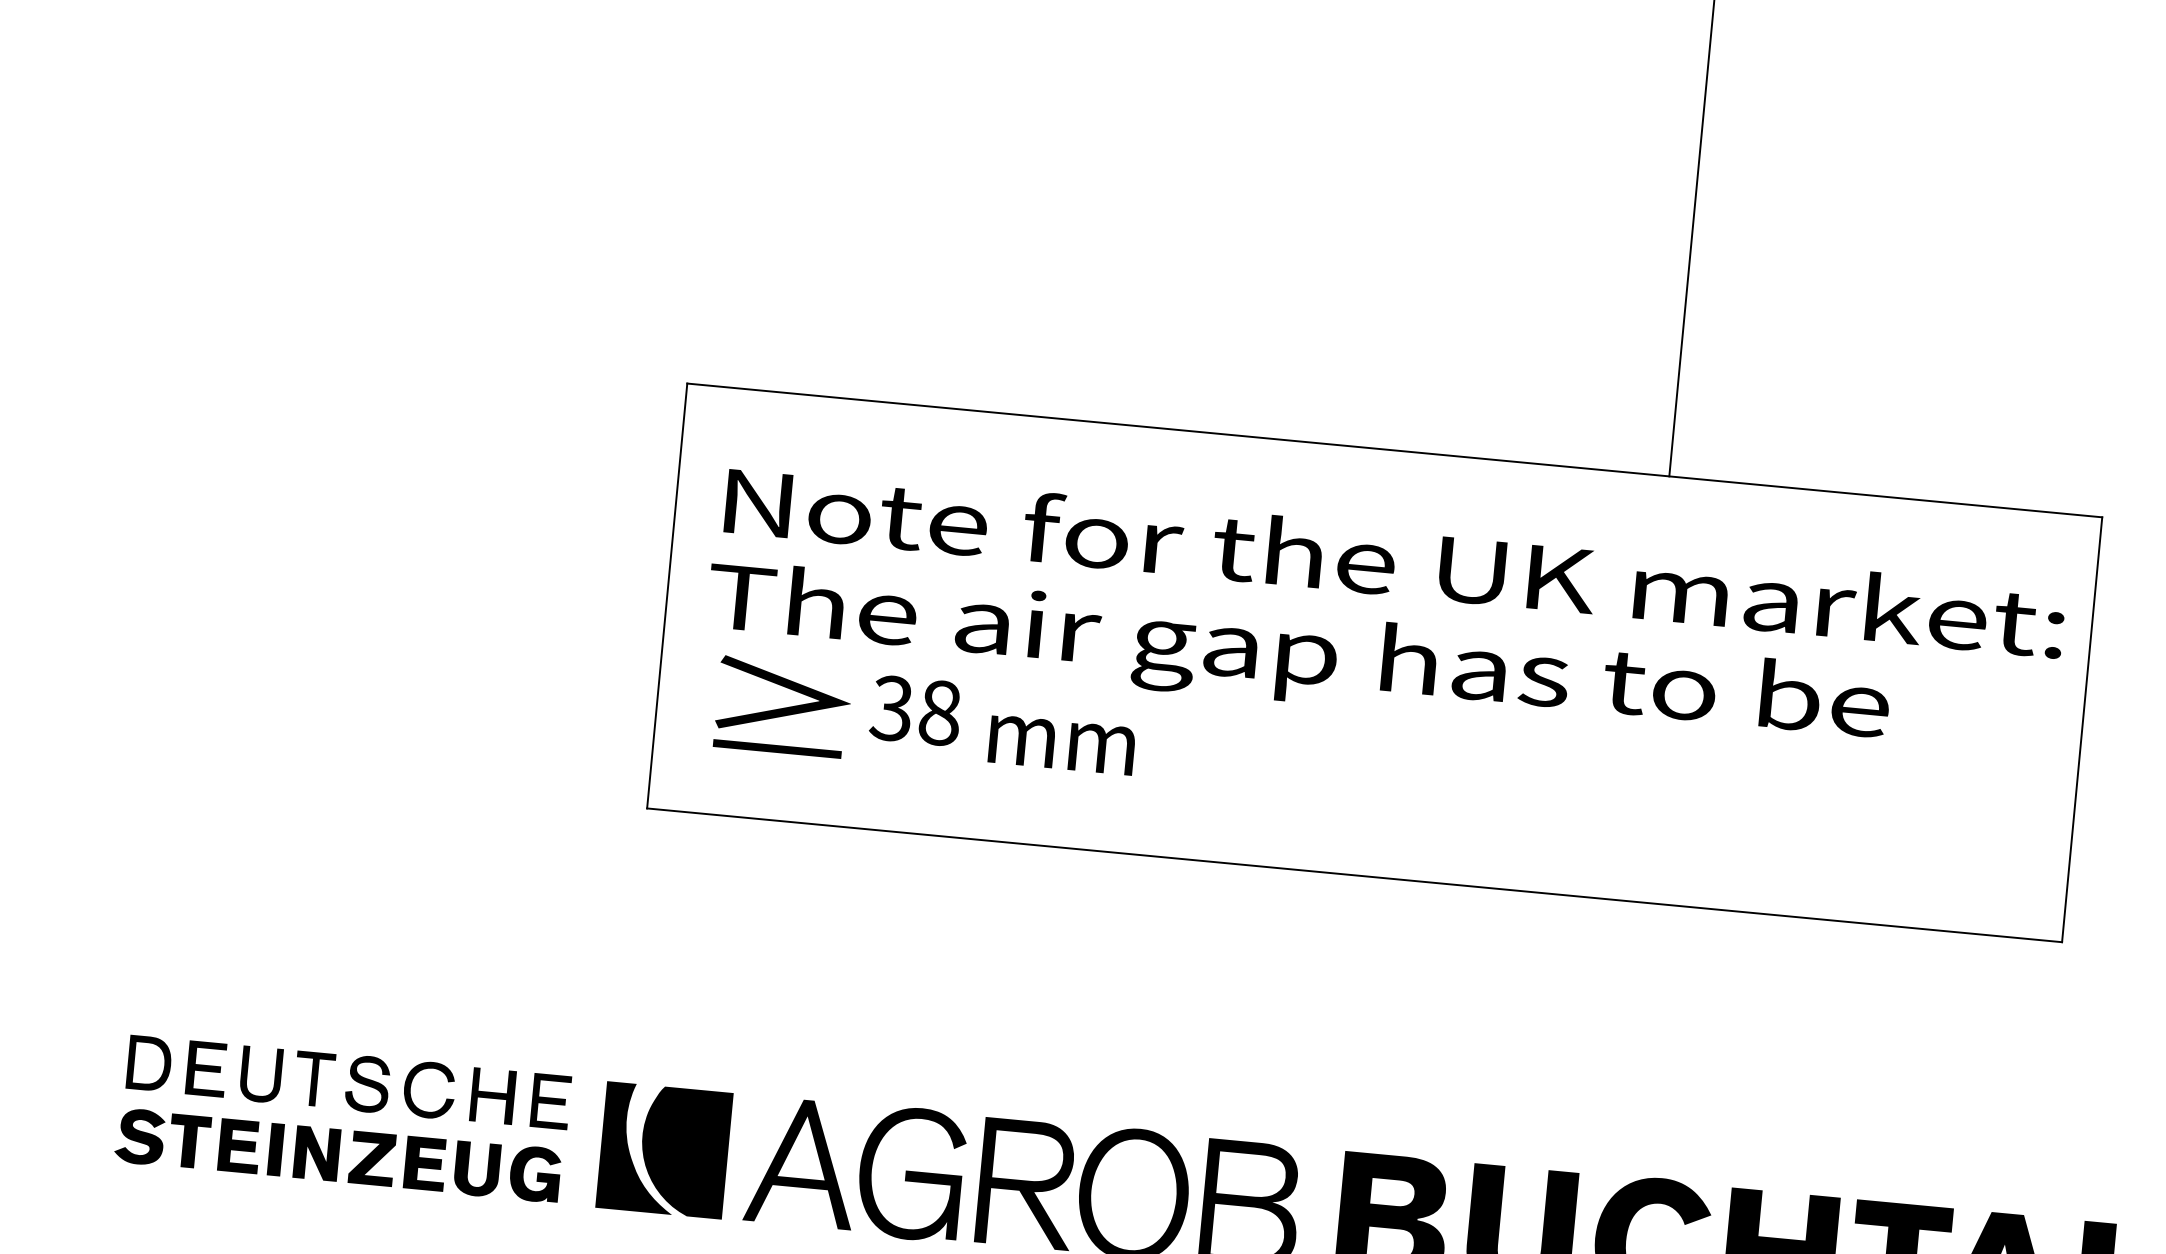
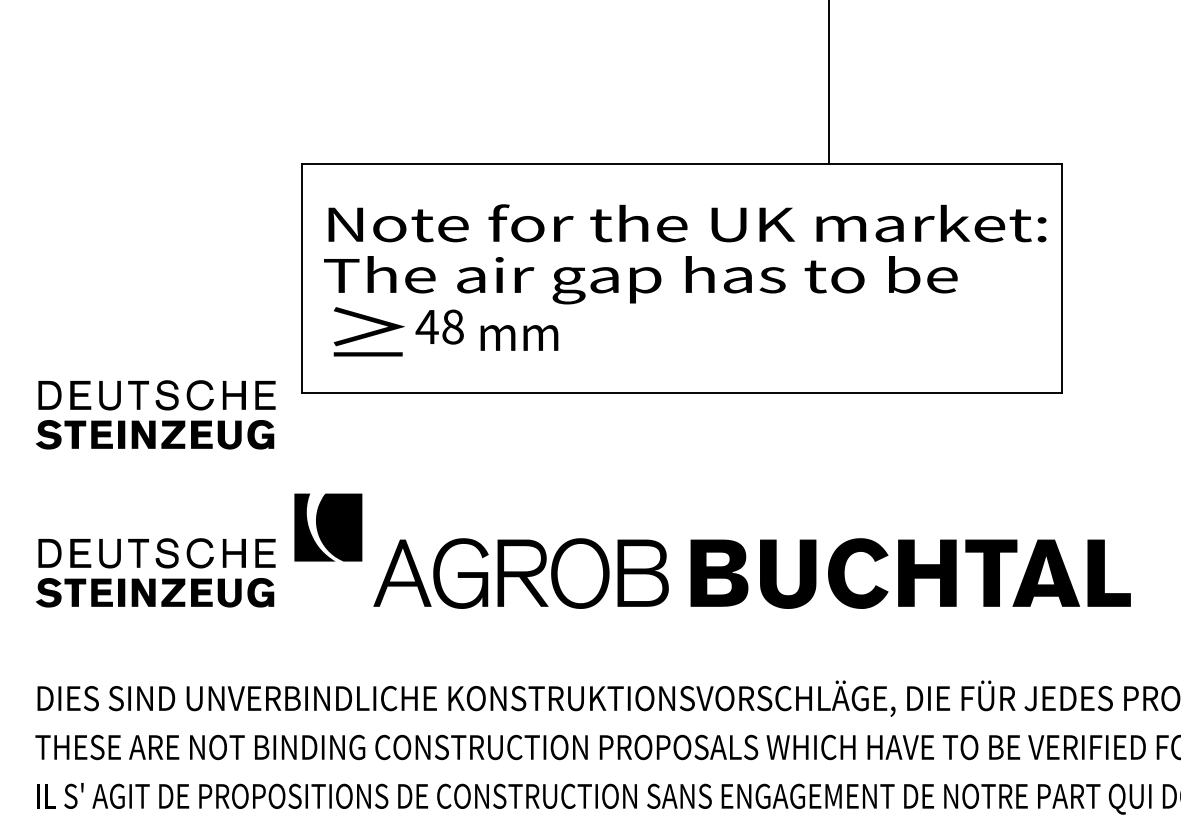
text: (890, 707) -> (426, 326), 38 -> 48
part: (370, 823) -> (155, 414), added
part: (664, 1150) -> (328, 527), moved

